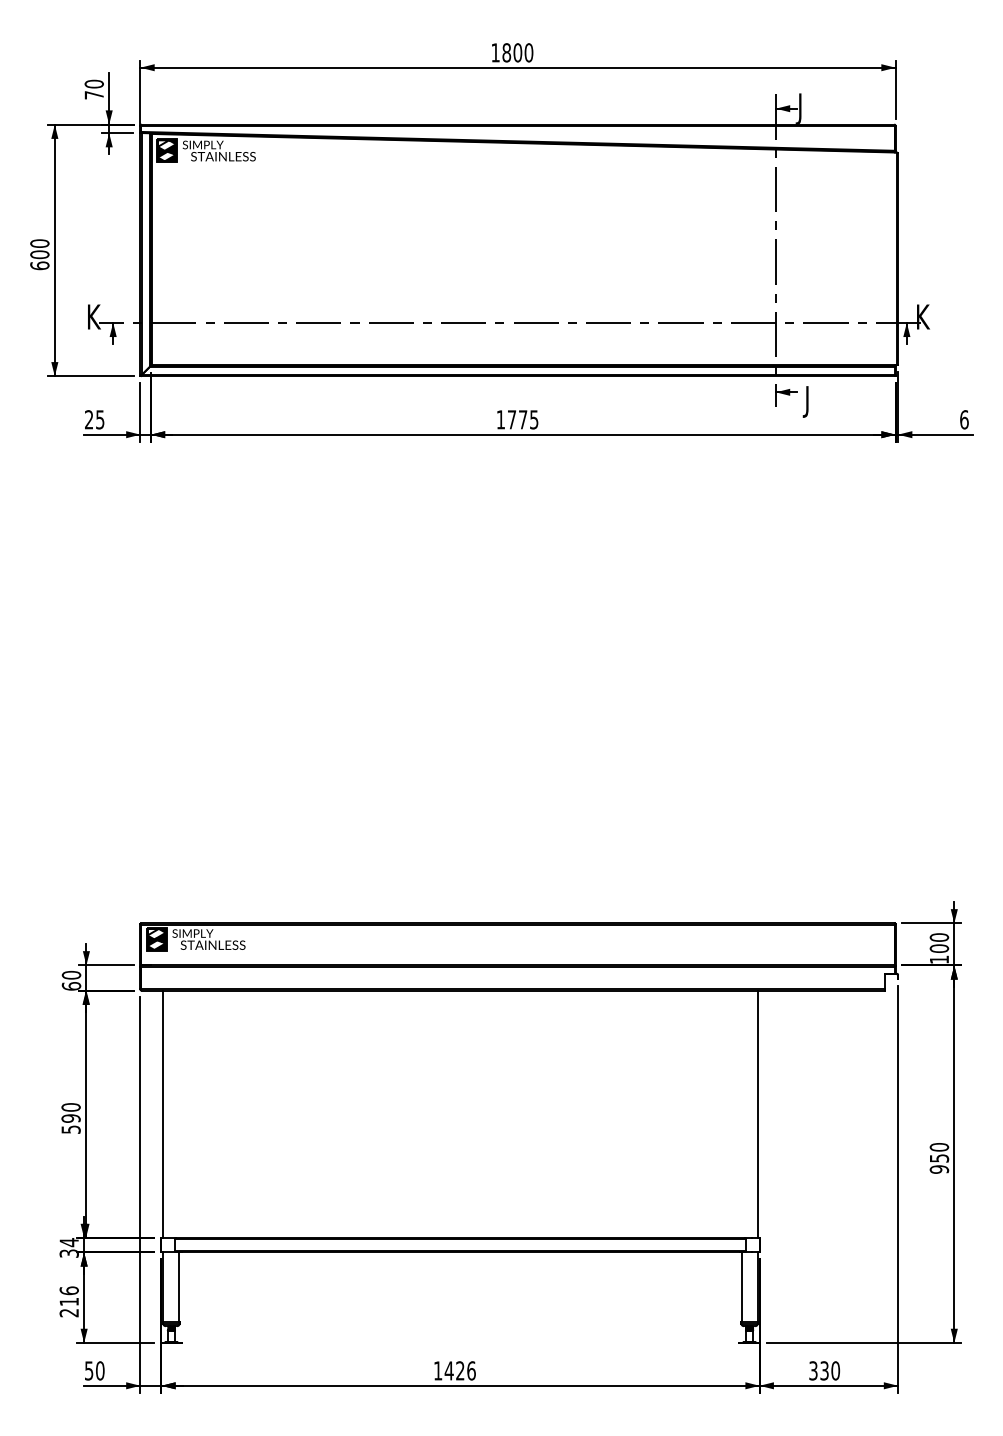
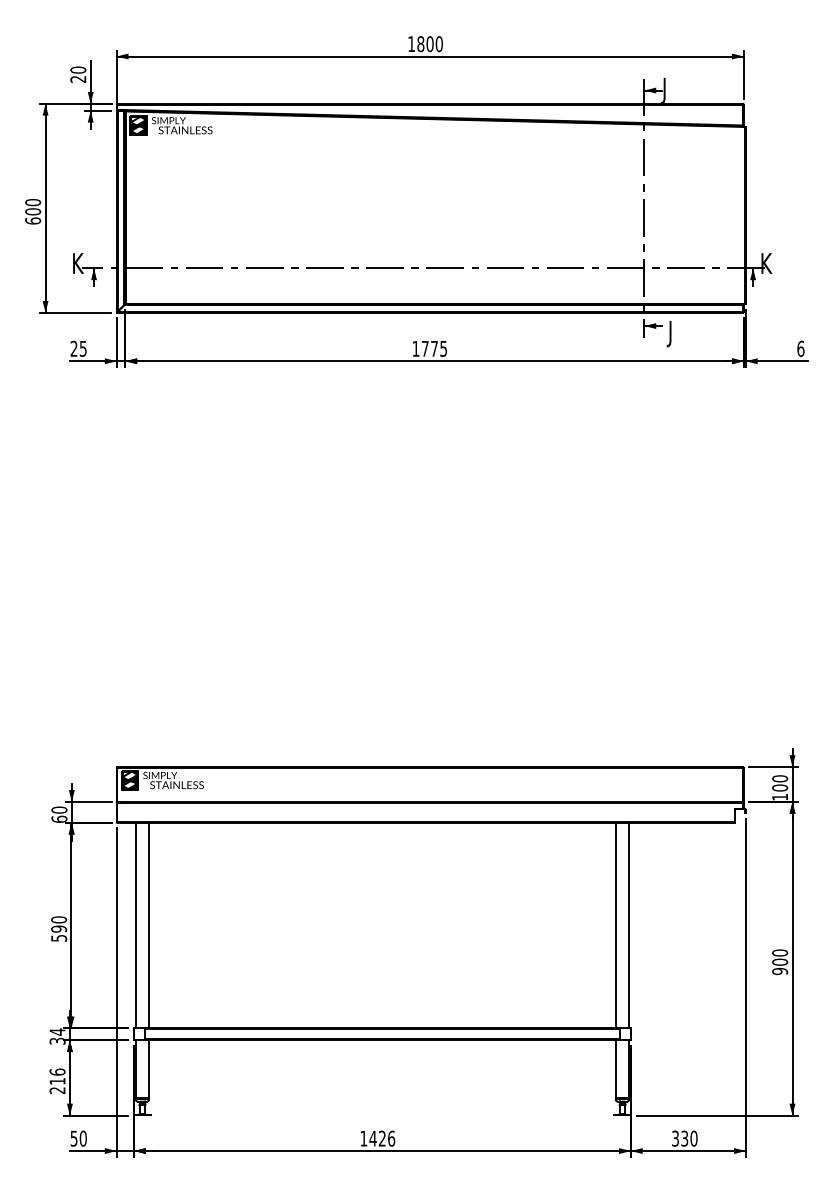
text: (93, 95) -> (77, 79), 70 -> 20
line: (179, 1114) -> (149, 925), added
line: (741, 1114) -> (615, 925), added
text: (939, 1158) -> (780, 962), 950 -> 900

